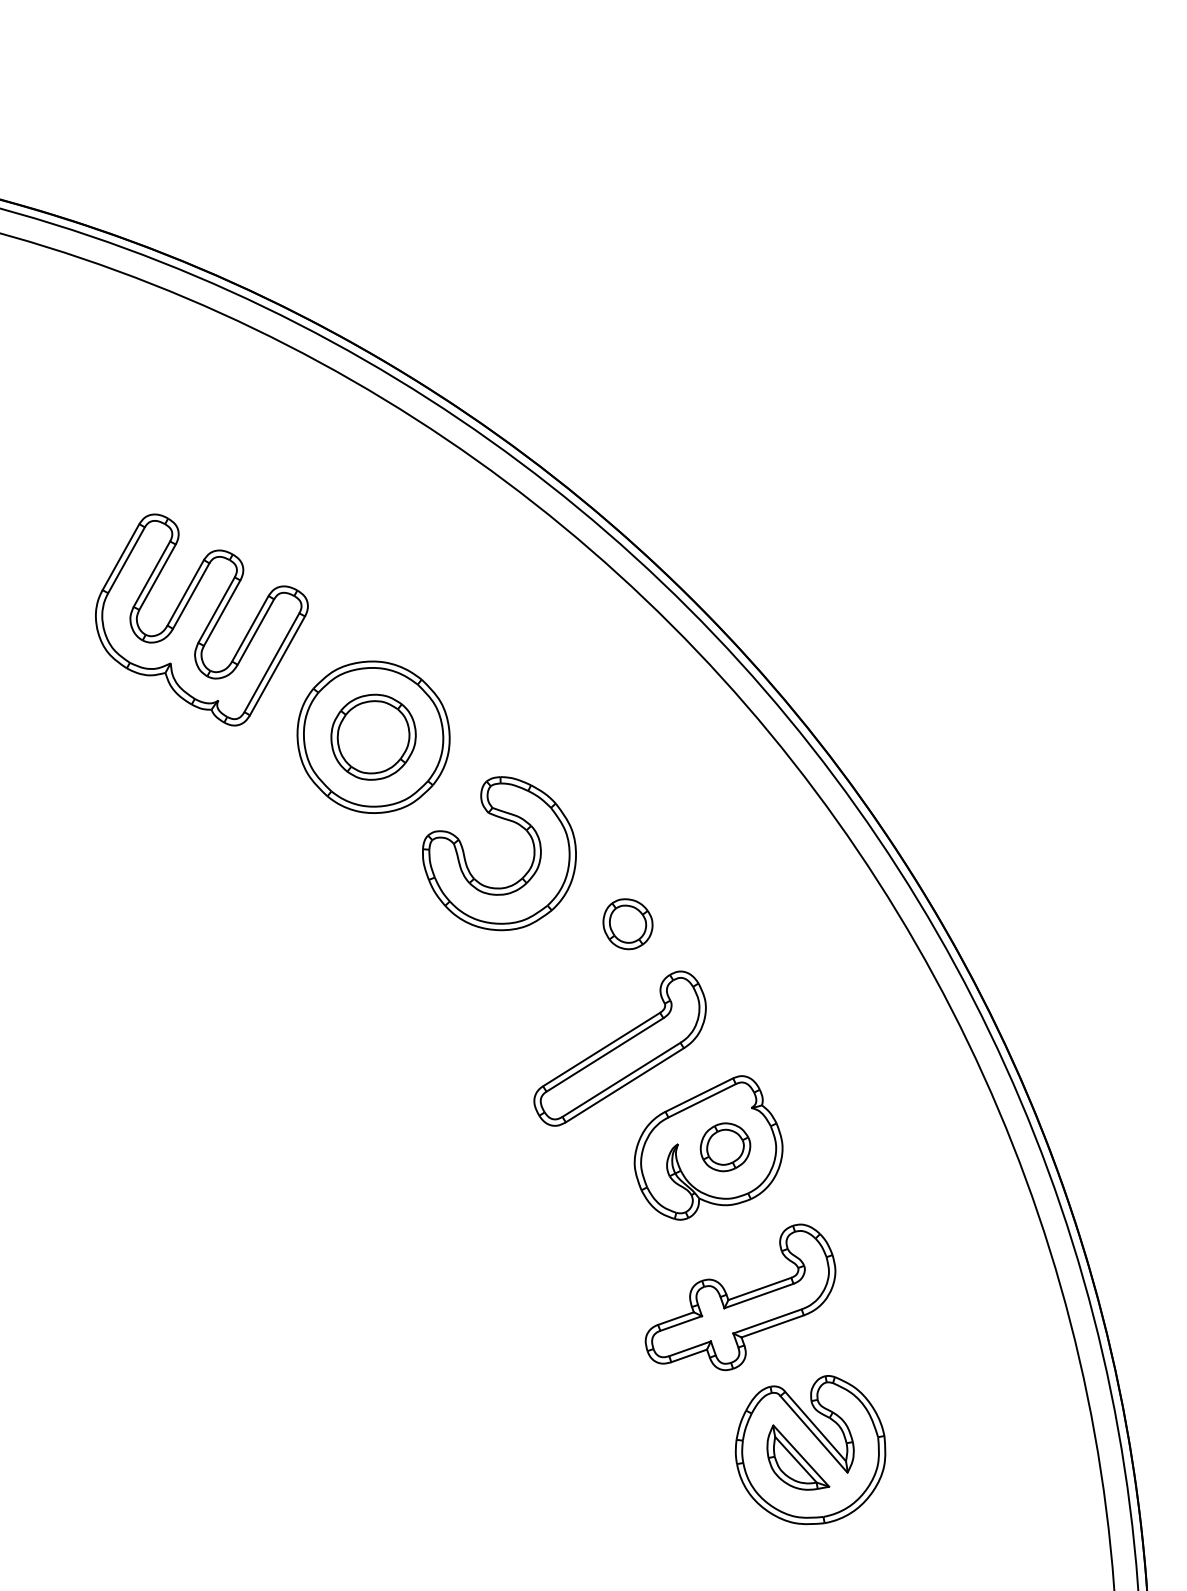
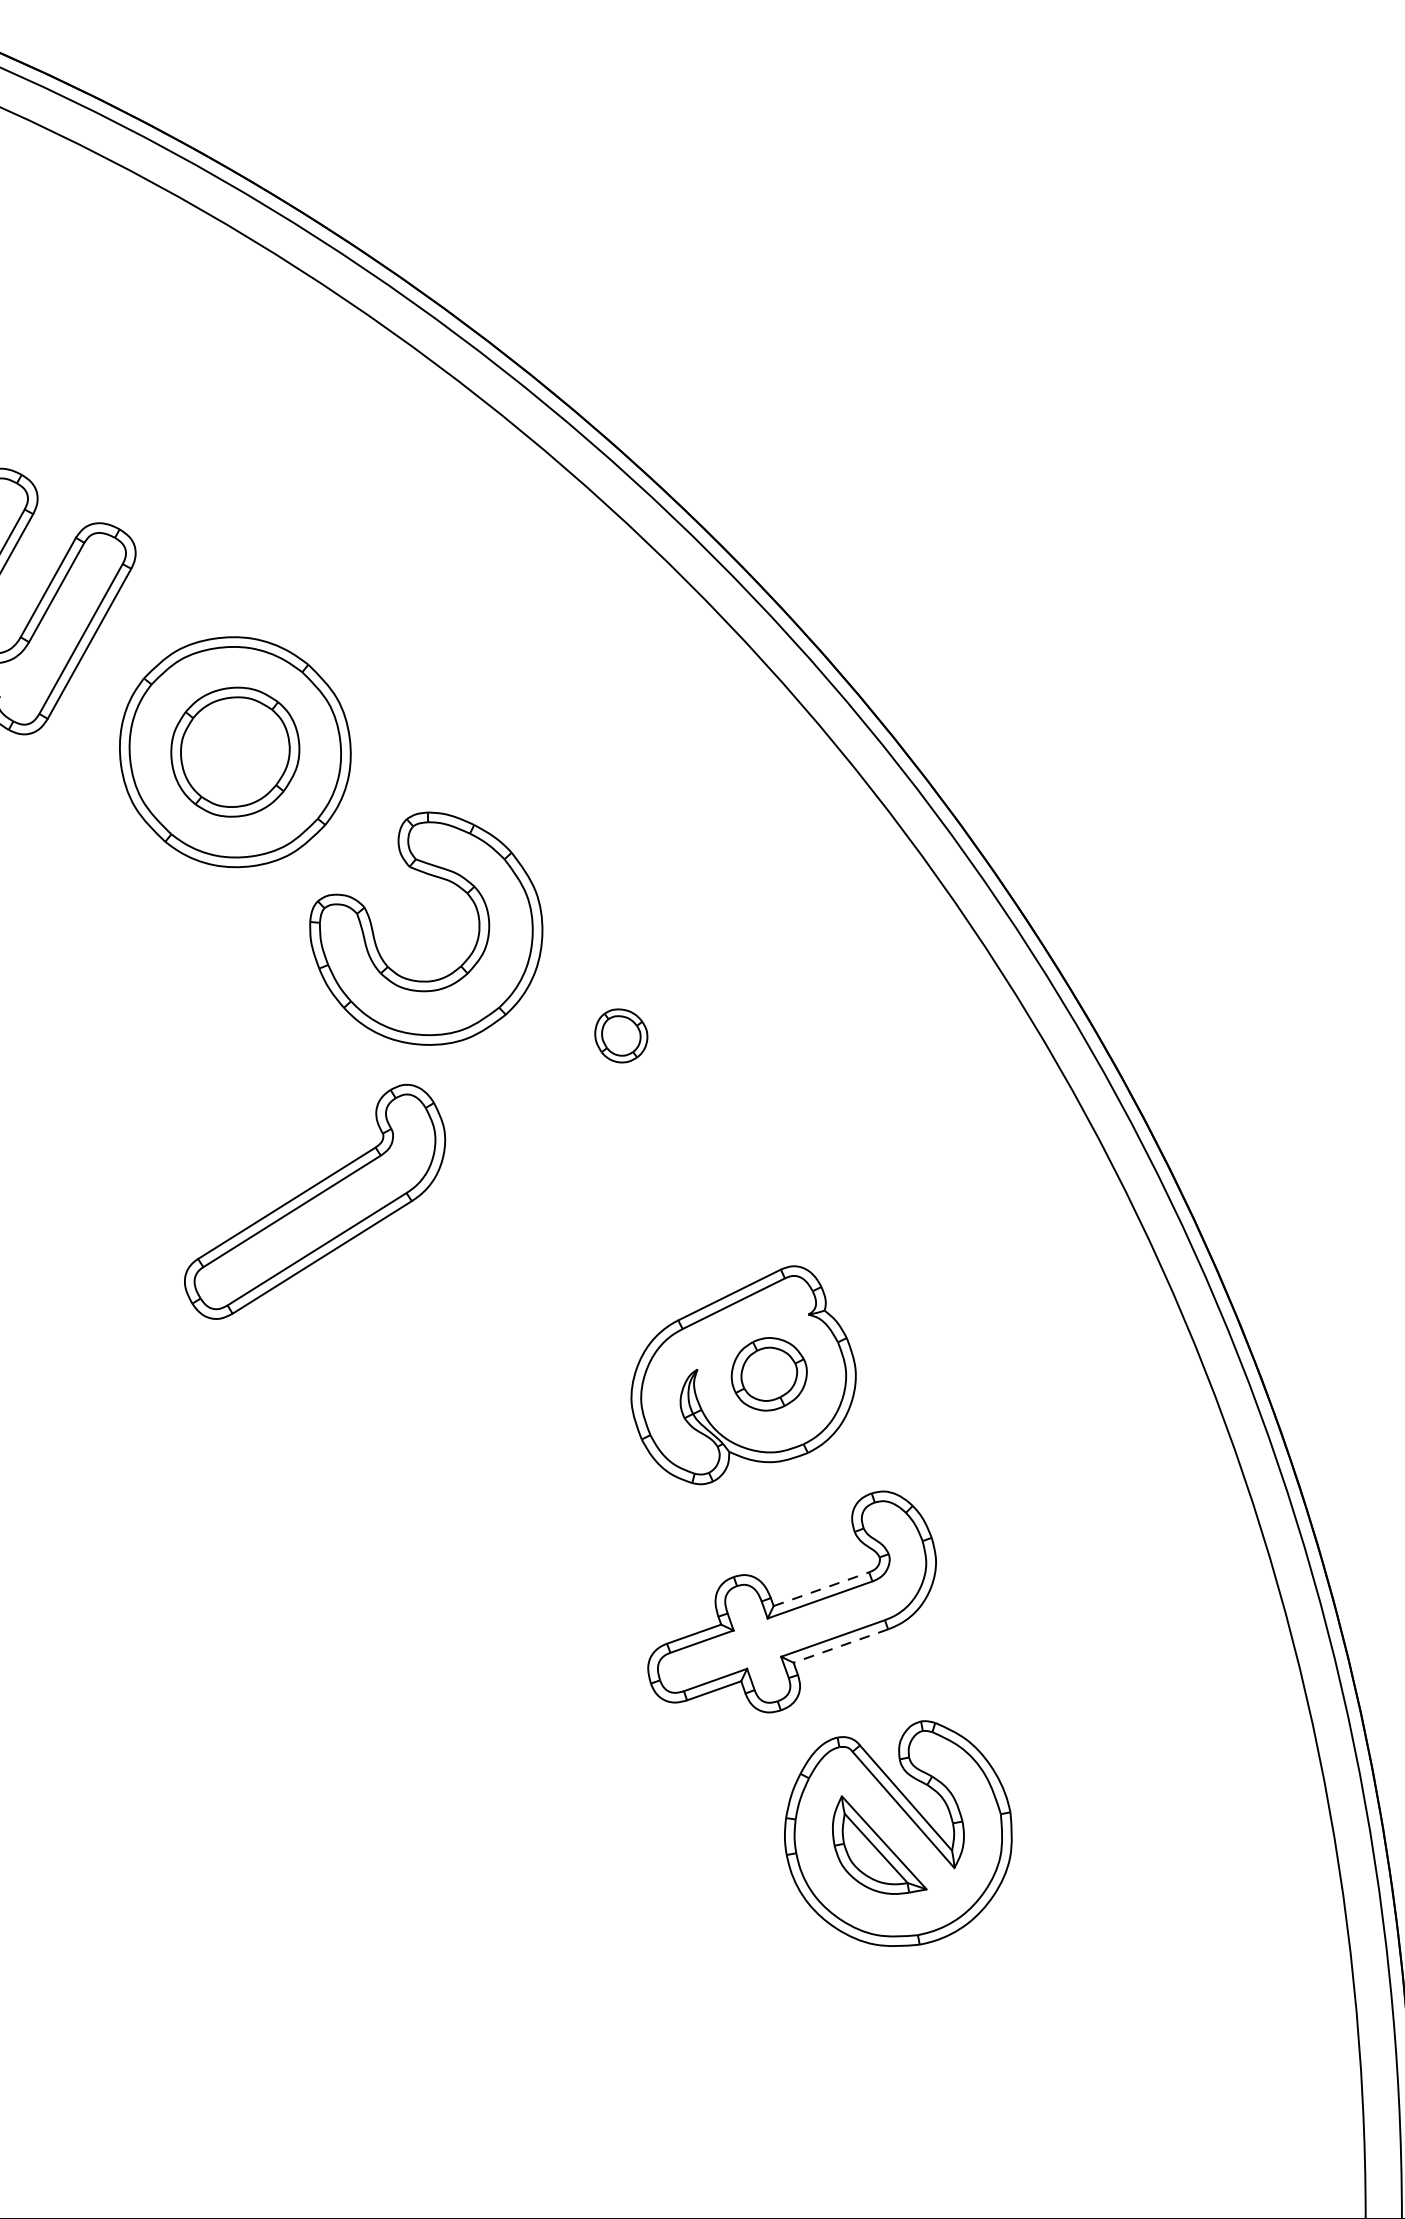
part: (627, 924) -> (620, 1036), size x0.7
part: (619, 1048) -> (314, 1201), moved
line: (760, 1288) -> (822, 1588), solid -> dashed
line: (772, 1326) -> (840, 1646), solid -> dashed

